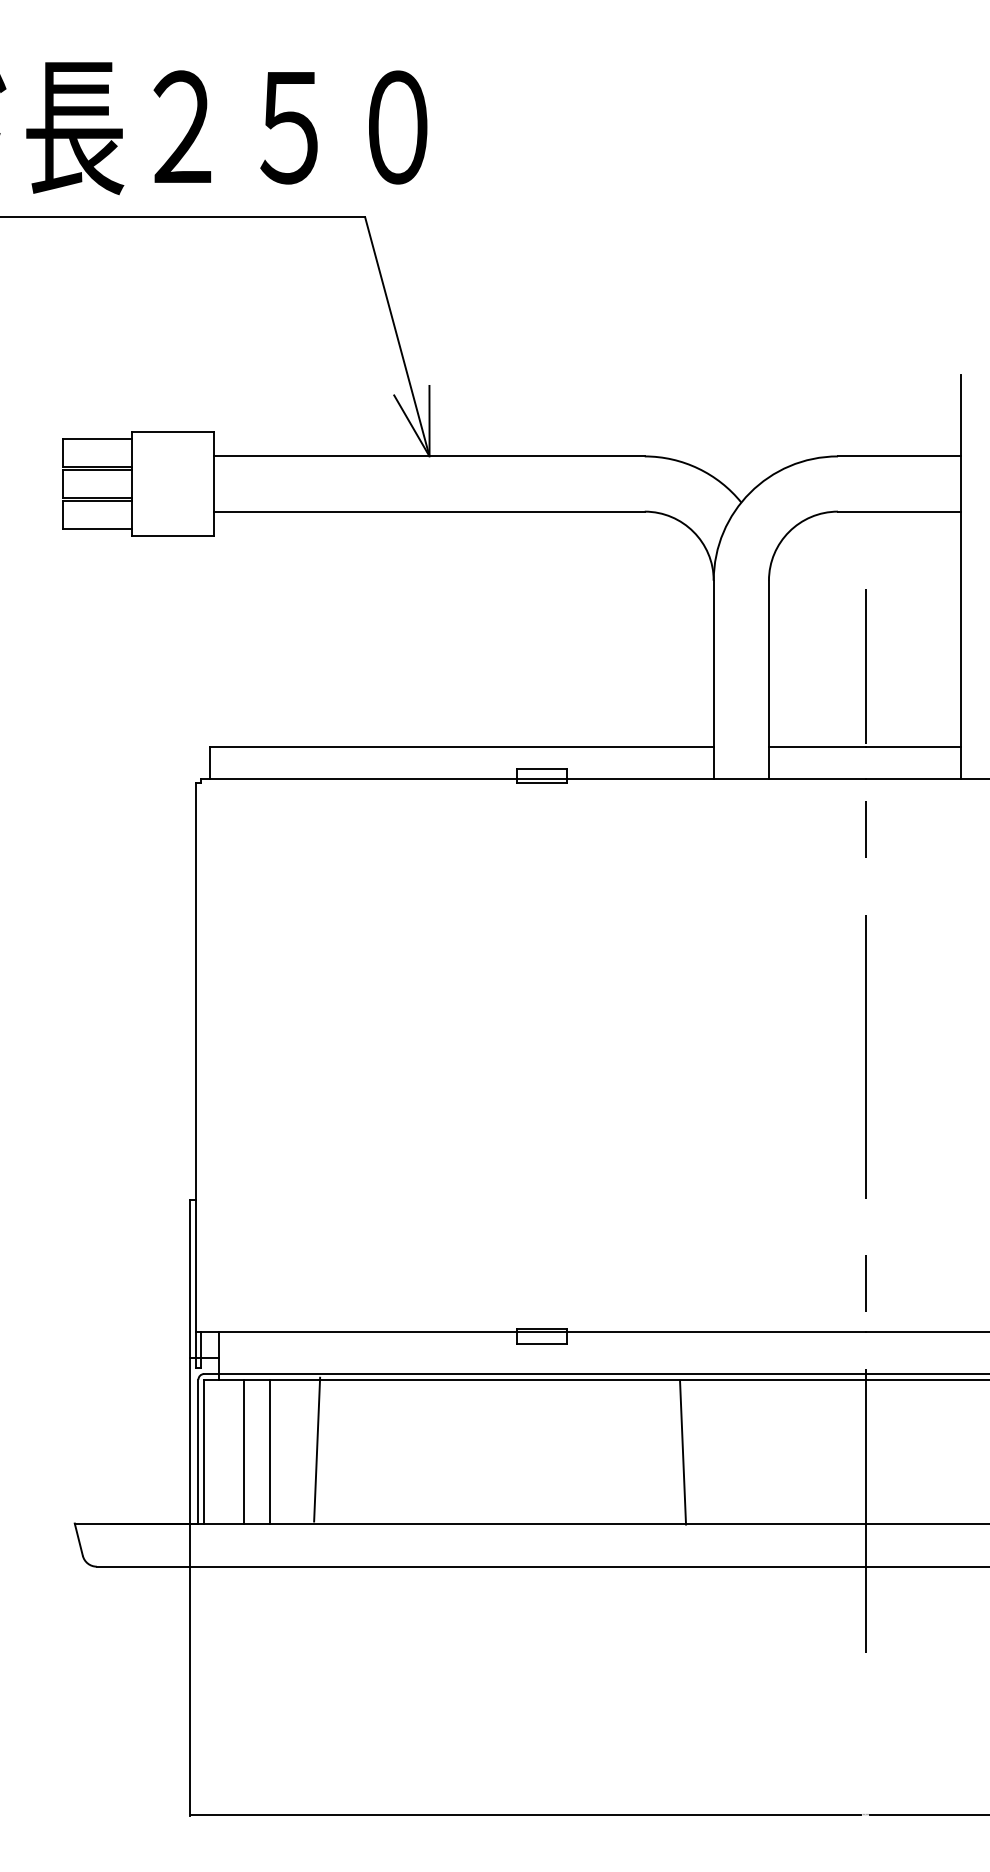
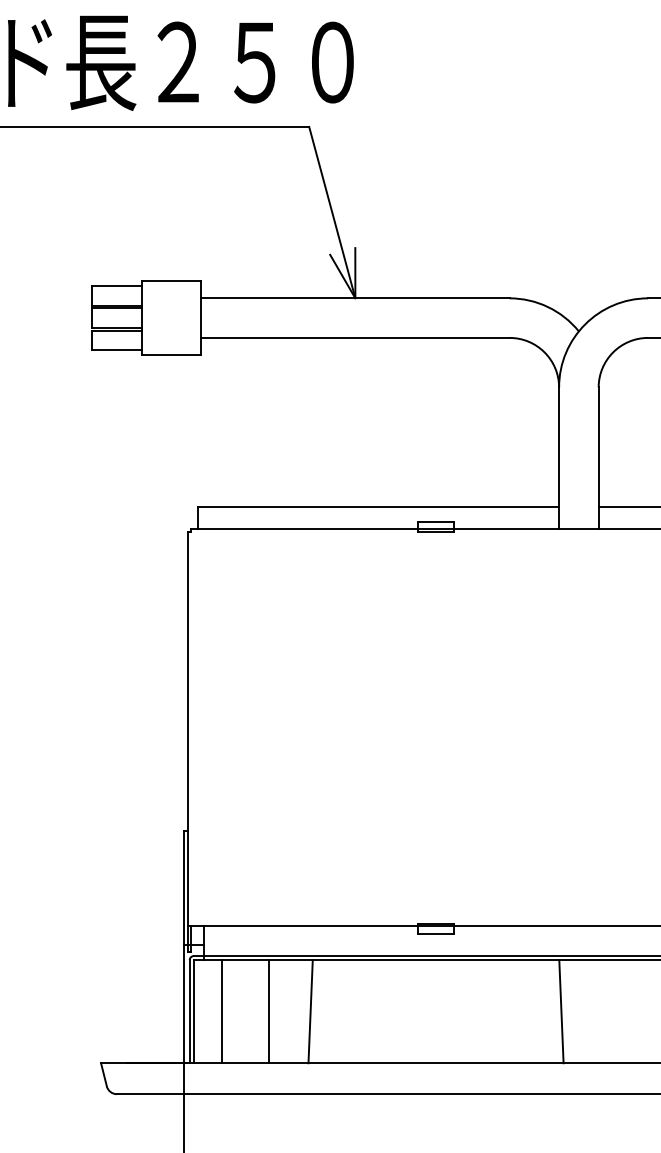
line: (317, 1449) -> (310, 1011), moved
line: (270, 1451) -> (268, 1011), moved
line: (683, 1452) -> (561, 1011), moved

